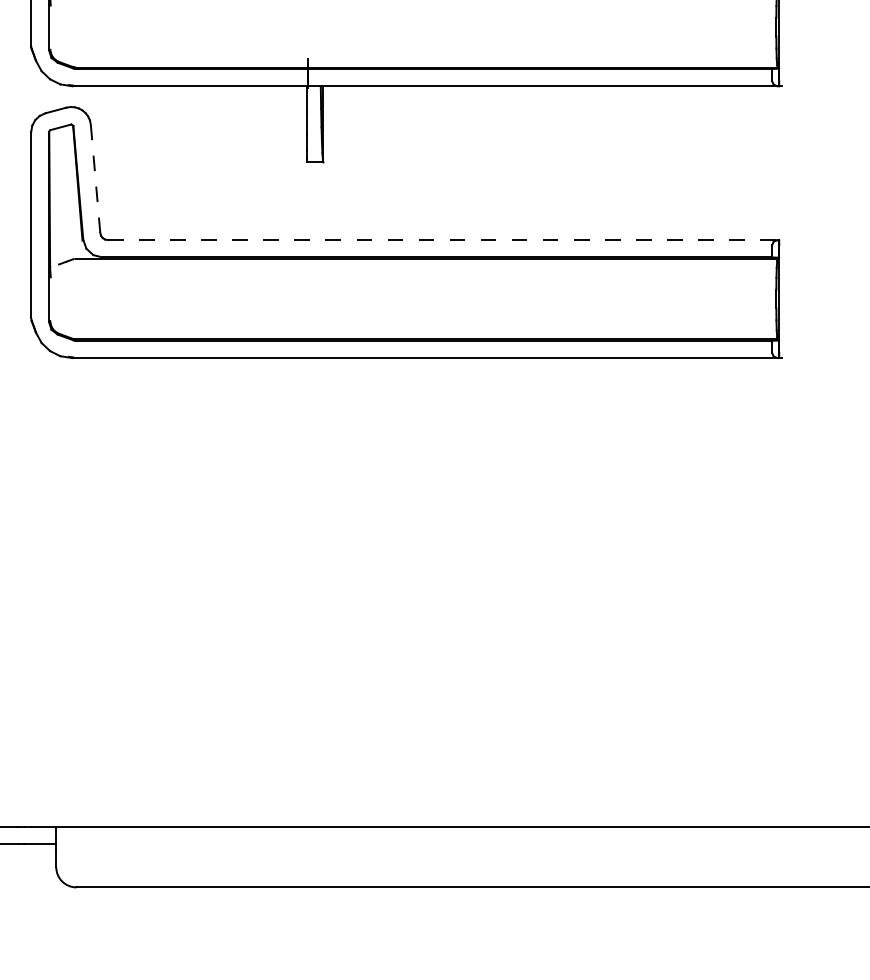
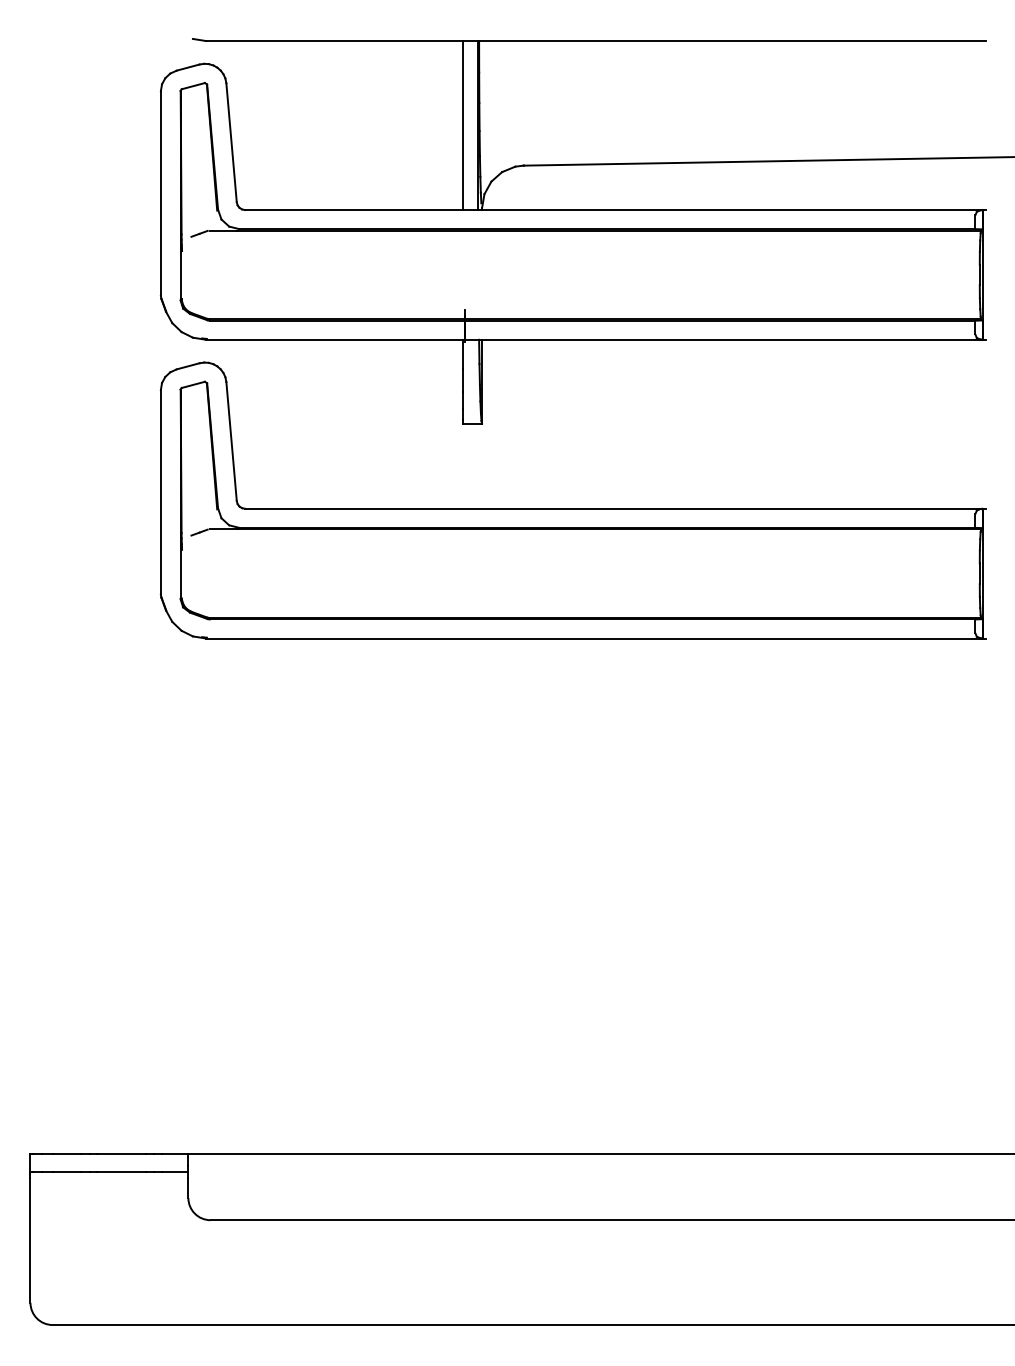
line: (95, 178) -> (231, 441), dashed -> solid
line: (445, 239) -> (616, 508), dashed -> solid

